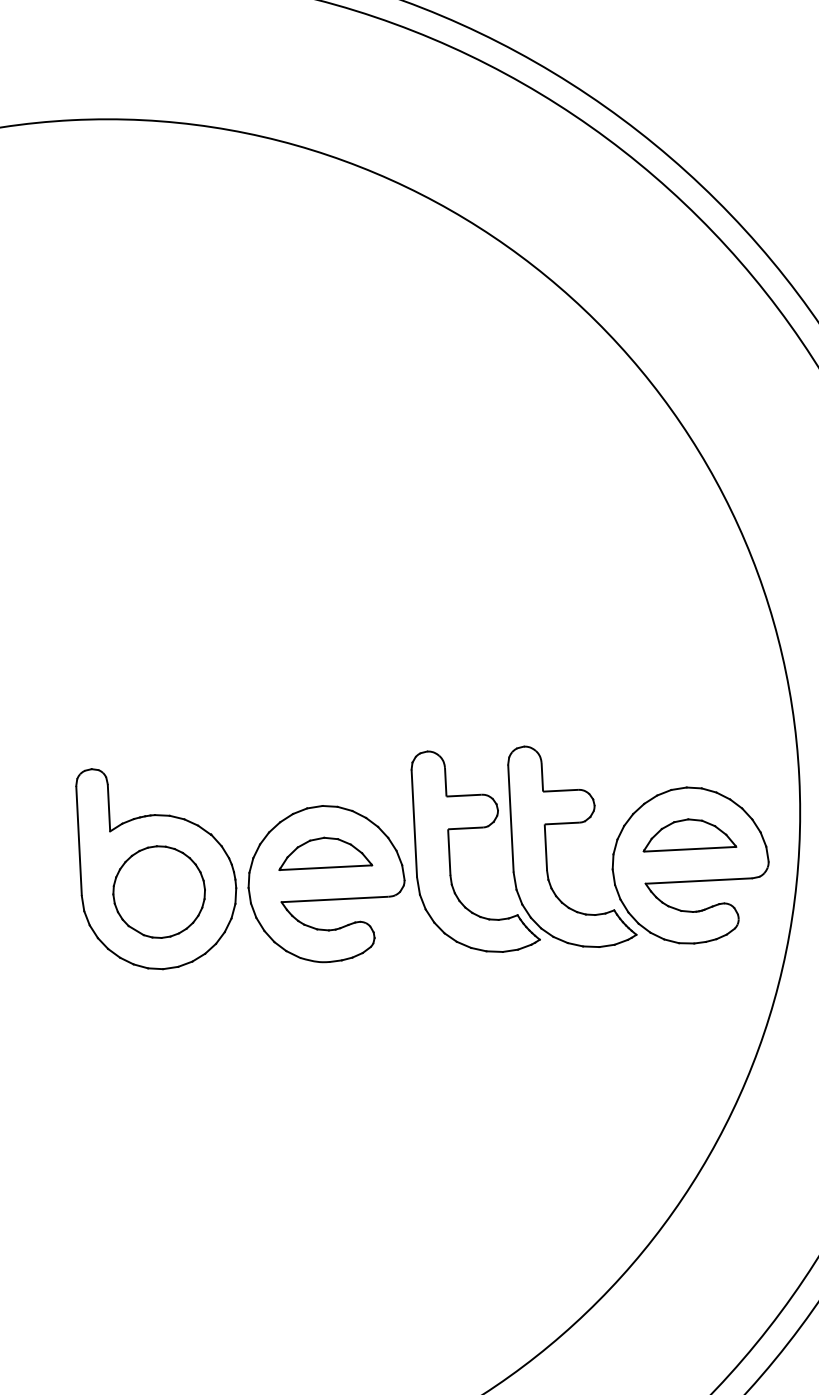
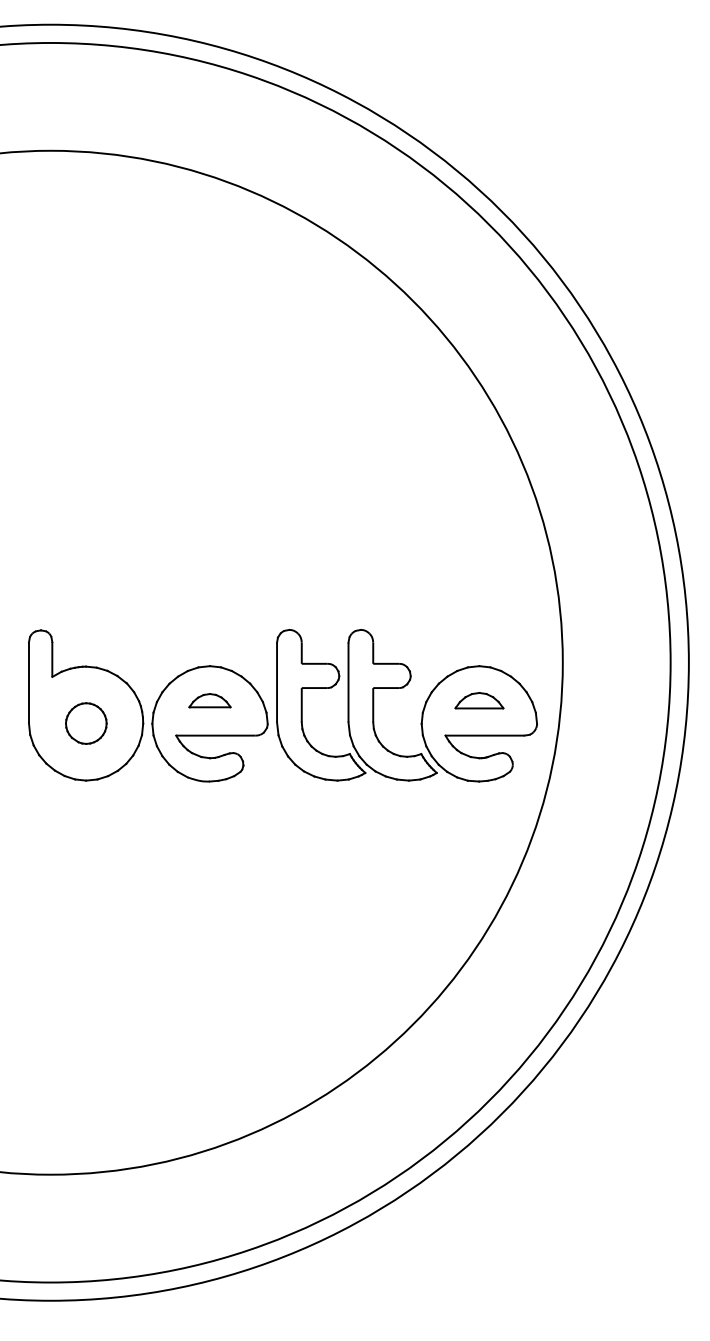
part: (689, 833) -> (479, 700), size x0.7
part: (324, 852) -> (209, 700), size x0.6
part: (159, 891) -> (86, 723), size x0.6

